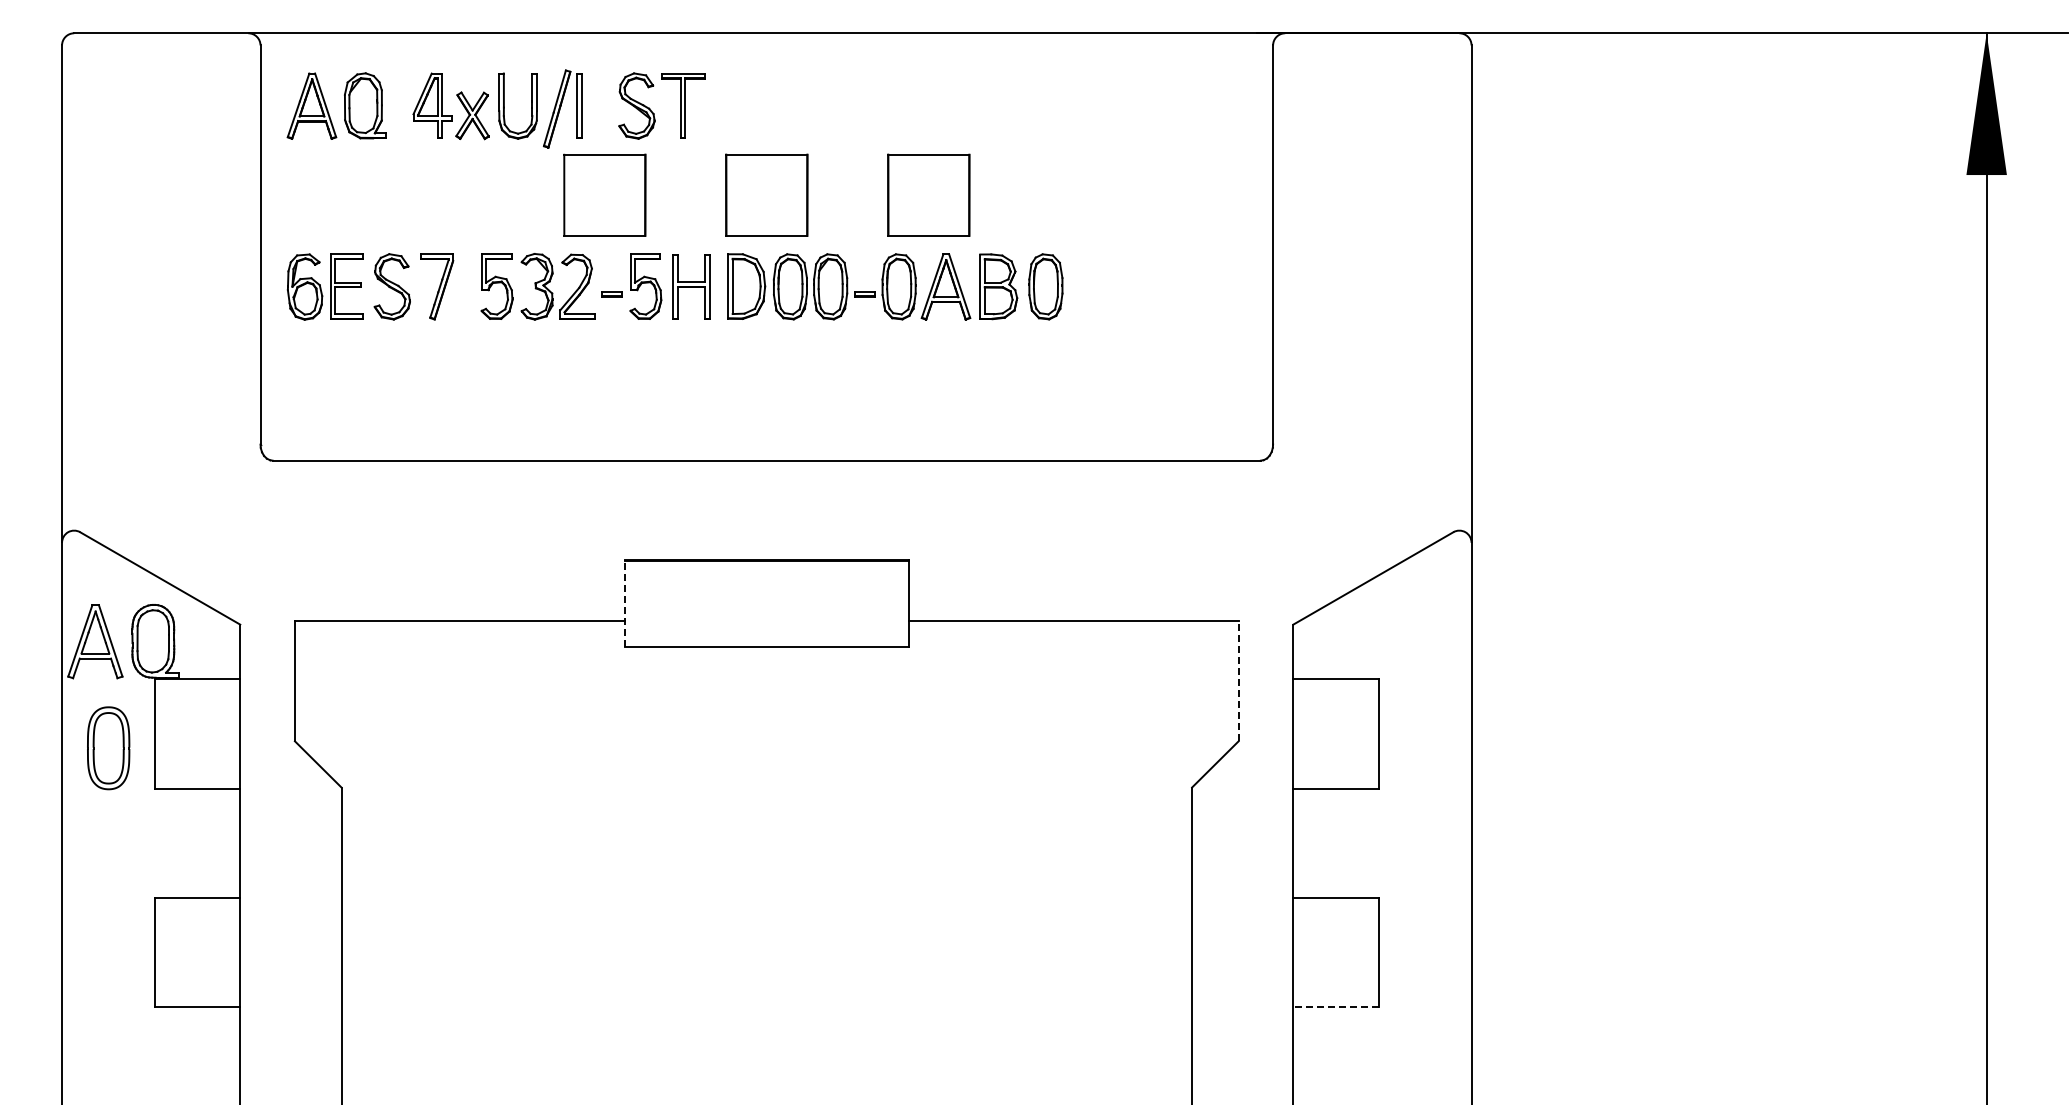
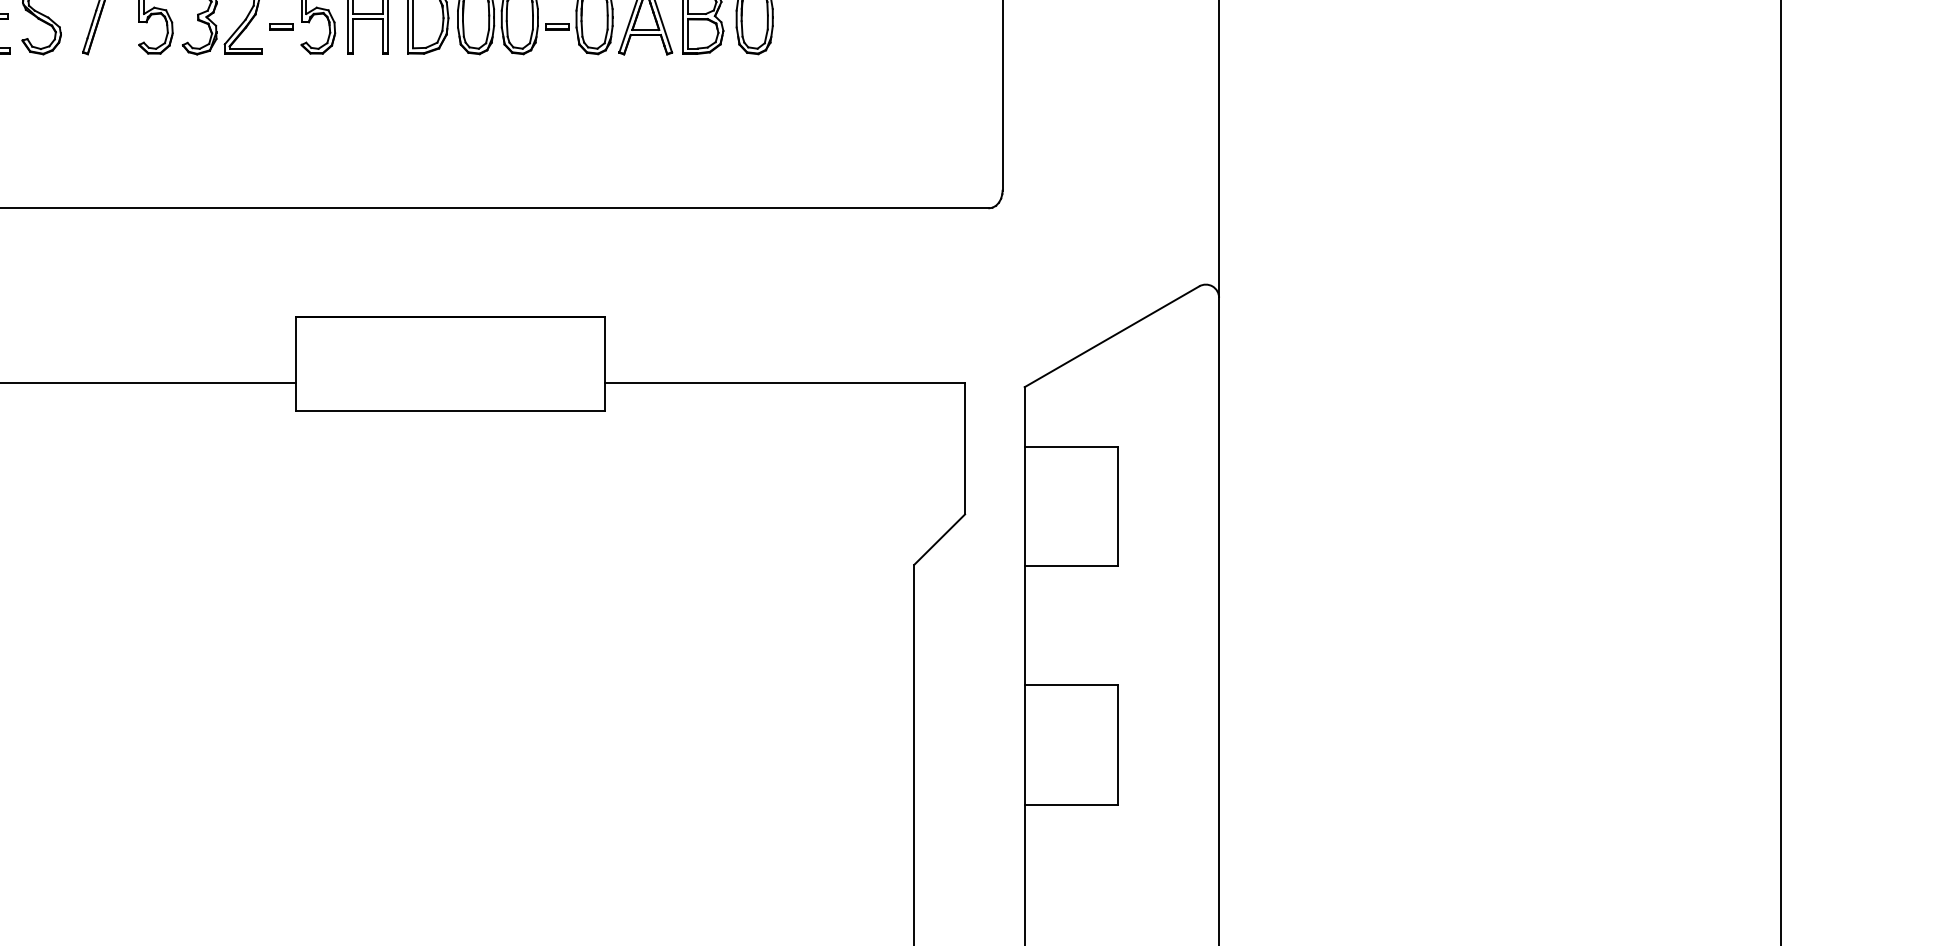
line: (625, 603) -> (296, 364), dashed -> solid
line: (1238, 680) -> (964, 448), dashed -> solid
line: (1336, 1007) -> (1071, 804), dashed -> solid

